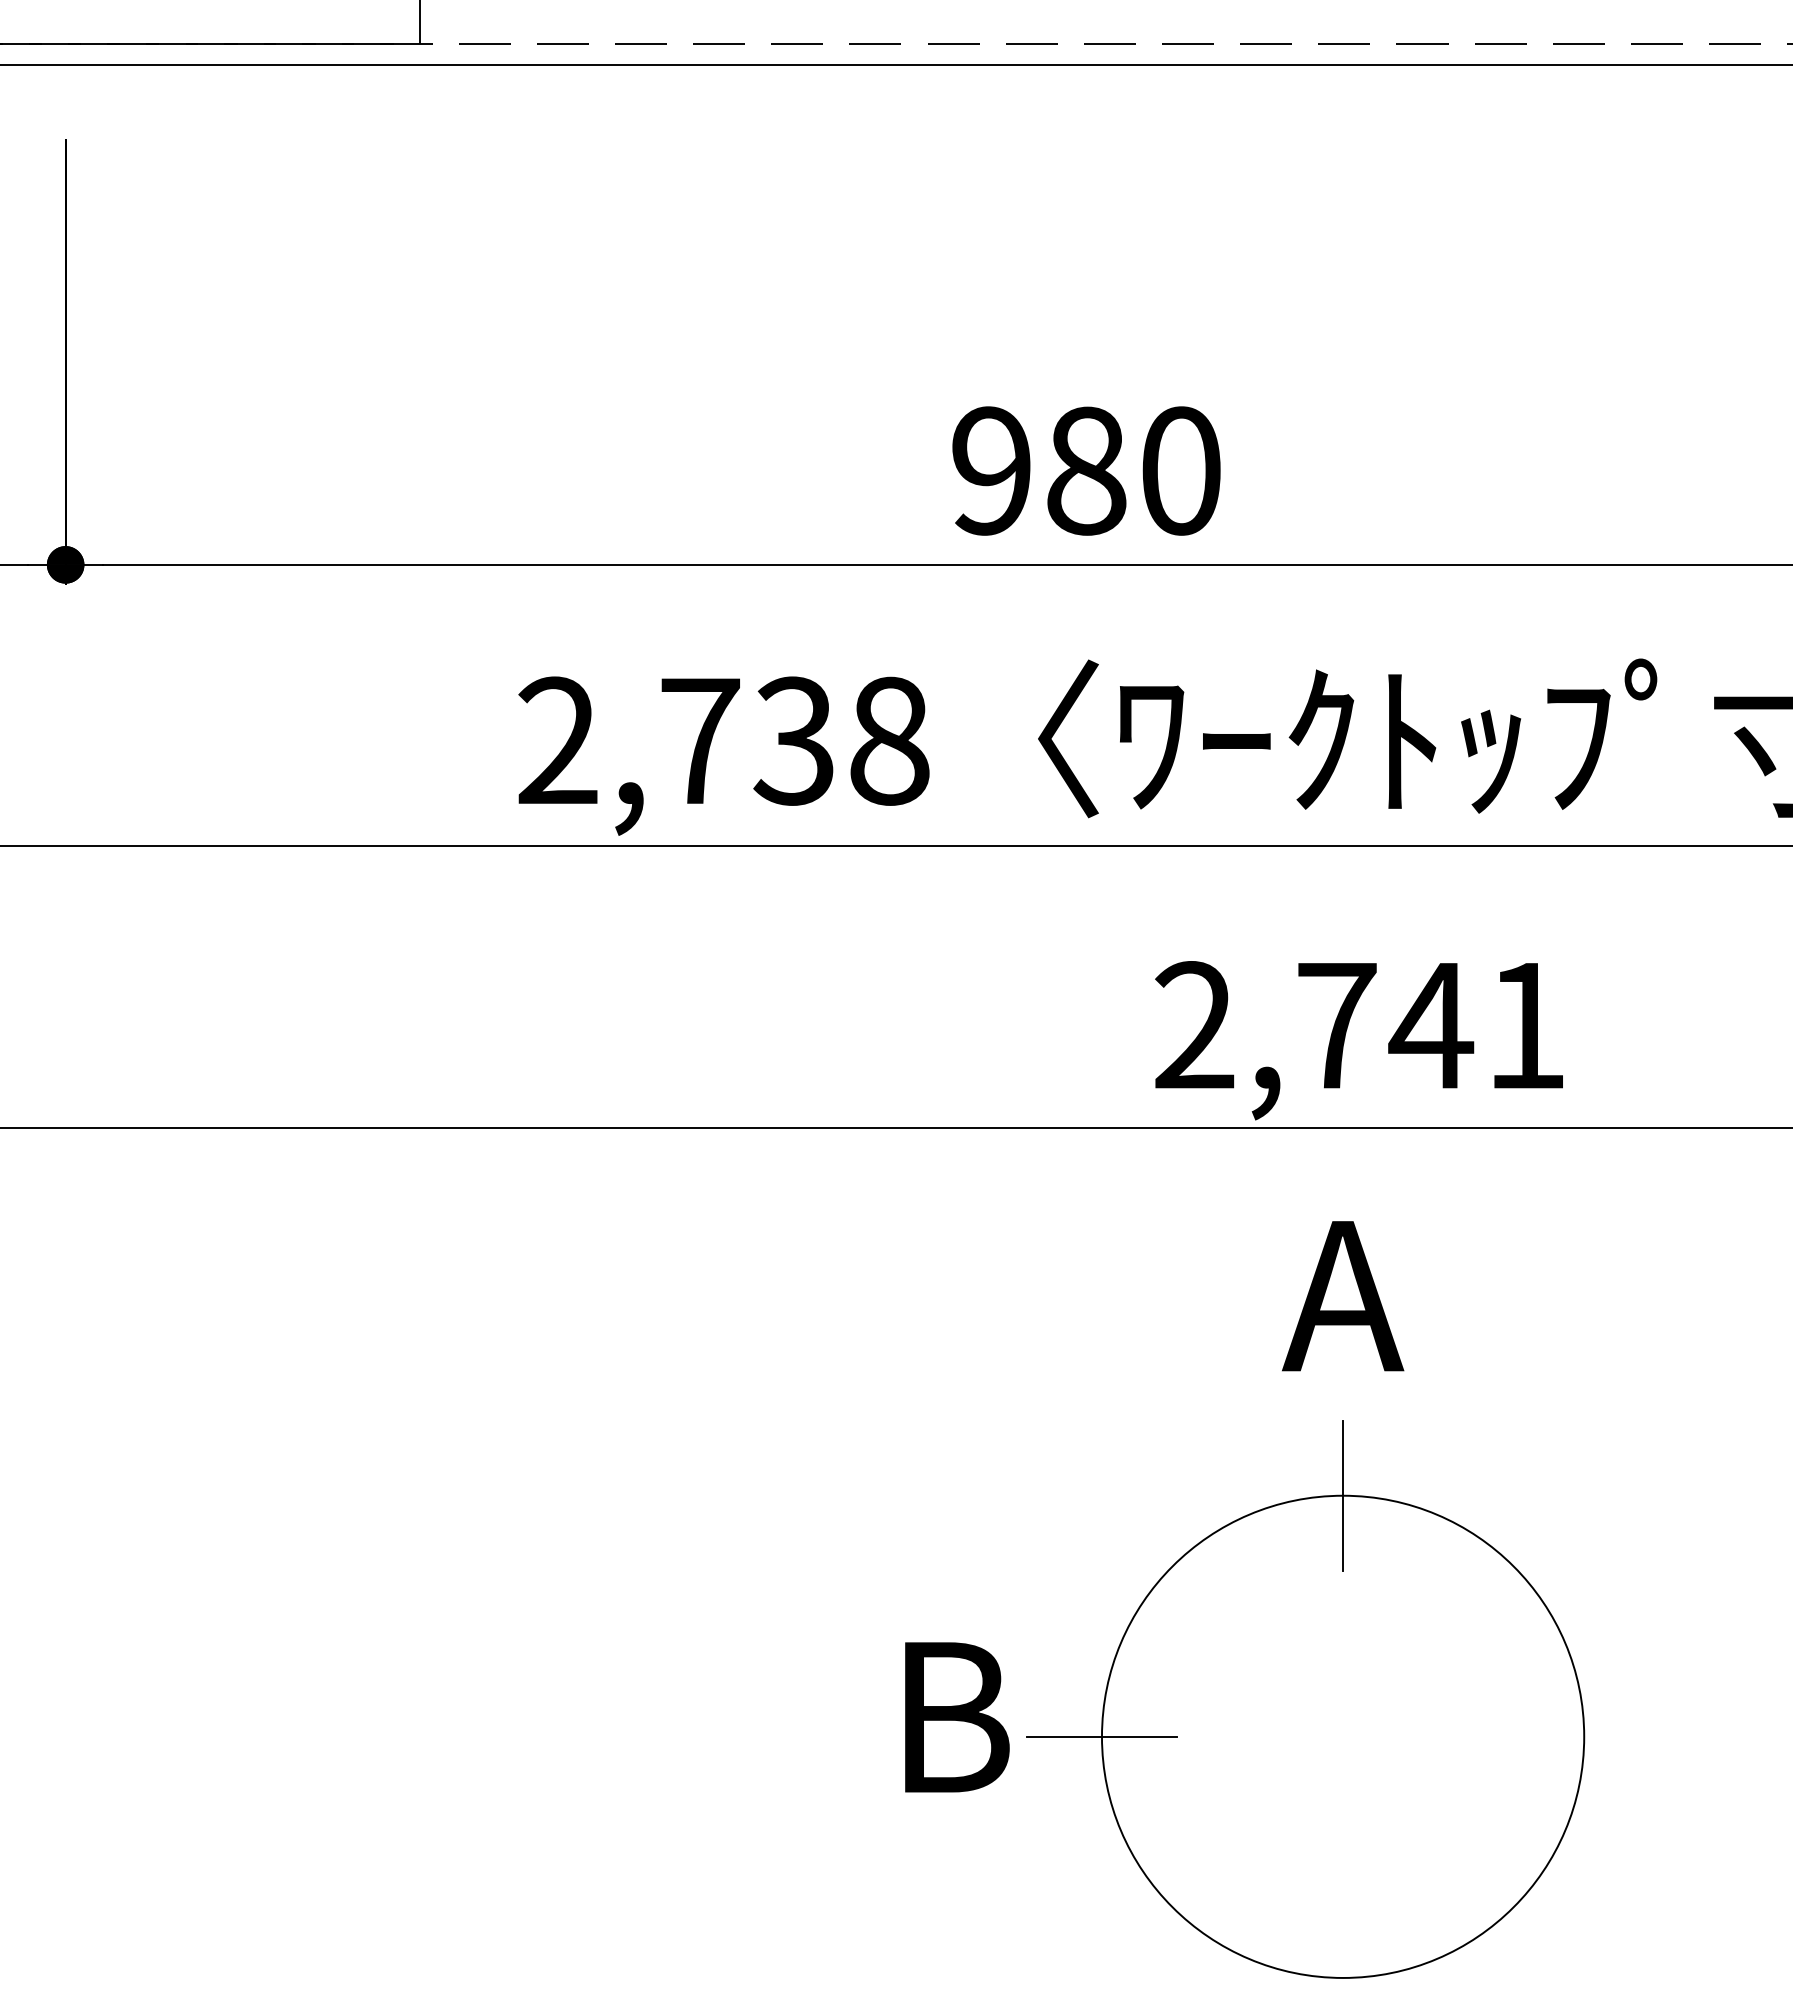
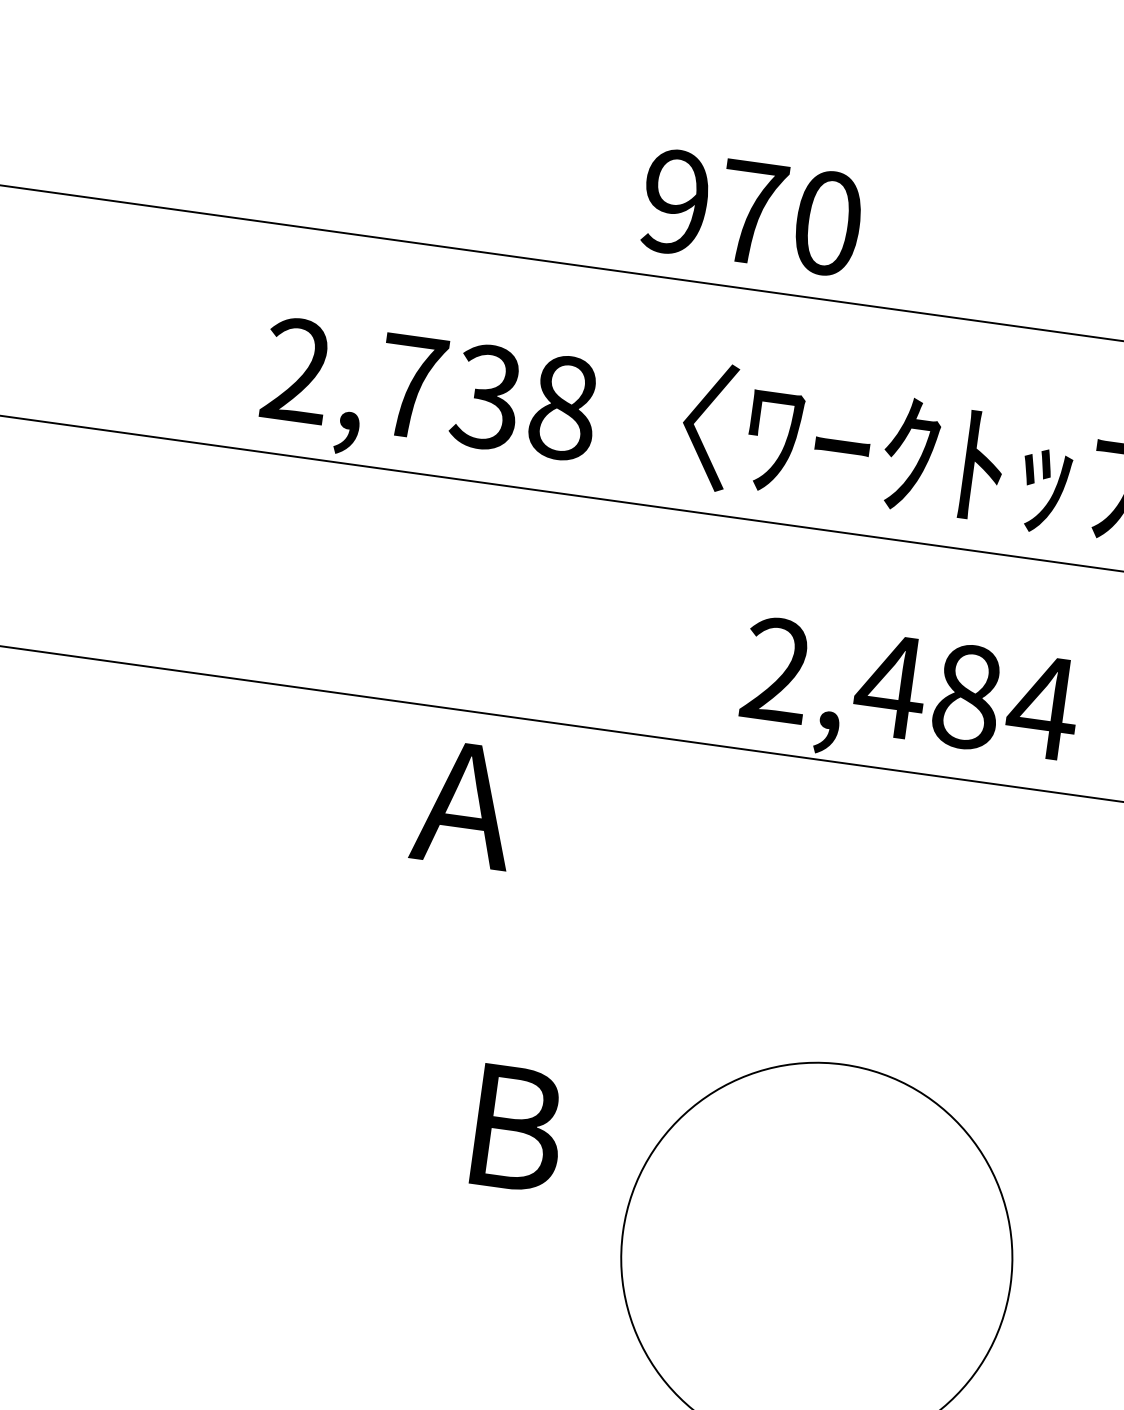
text: (1086, 470) -> (751, 212), 980 -> 970
text: (1430, 1025) -> (966, 696), 2,741 -> 2,484
text: (1343, 1296) -> (465, 804), moved
line: (1343, 1495) -> (844, 1064), removed
text: (957, 1717) -> (518, 1129), moved
line: (1101, 1736) -> (622, 1231), removed

